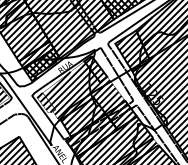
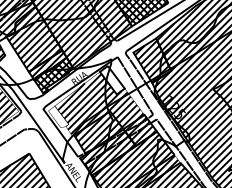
hatch: (95, 68) -> (112, 79), removed
hatch: (46, 102) -> (58, 116), removed

